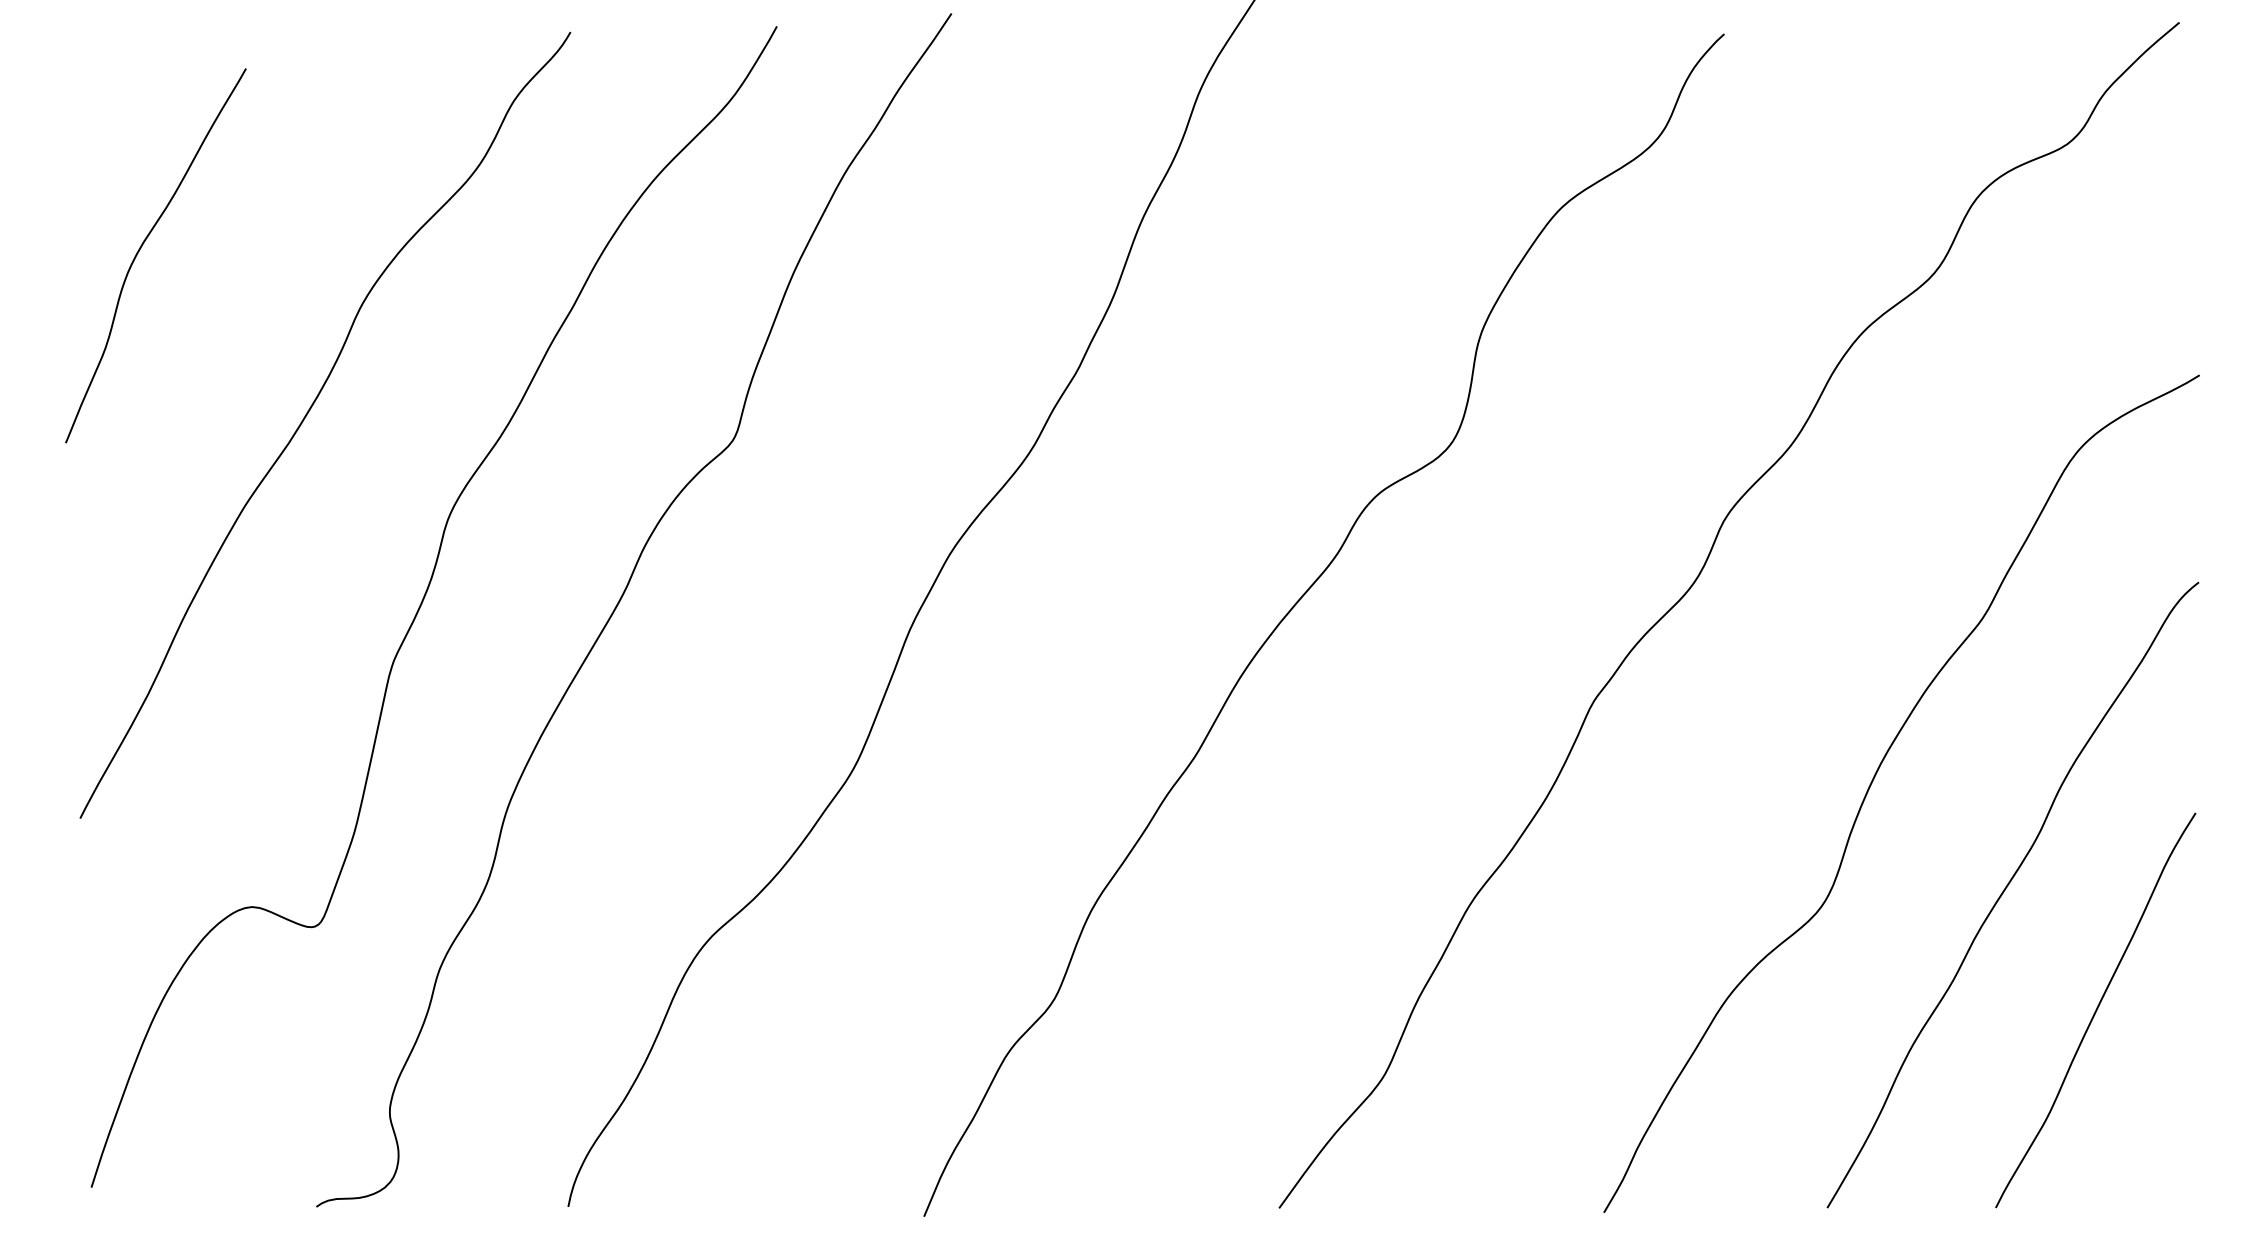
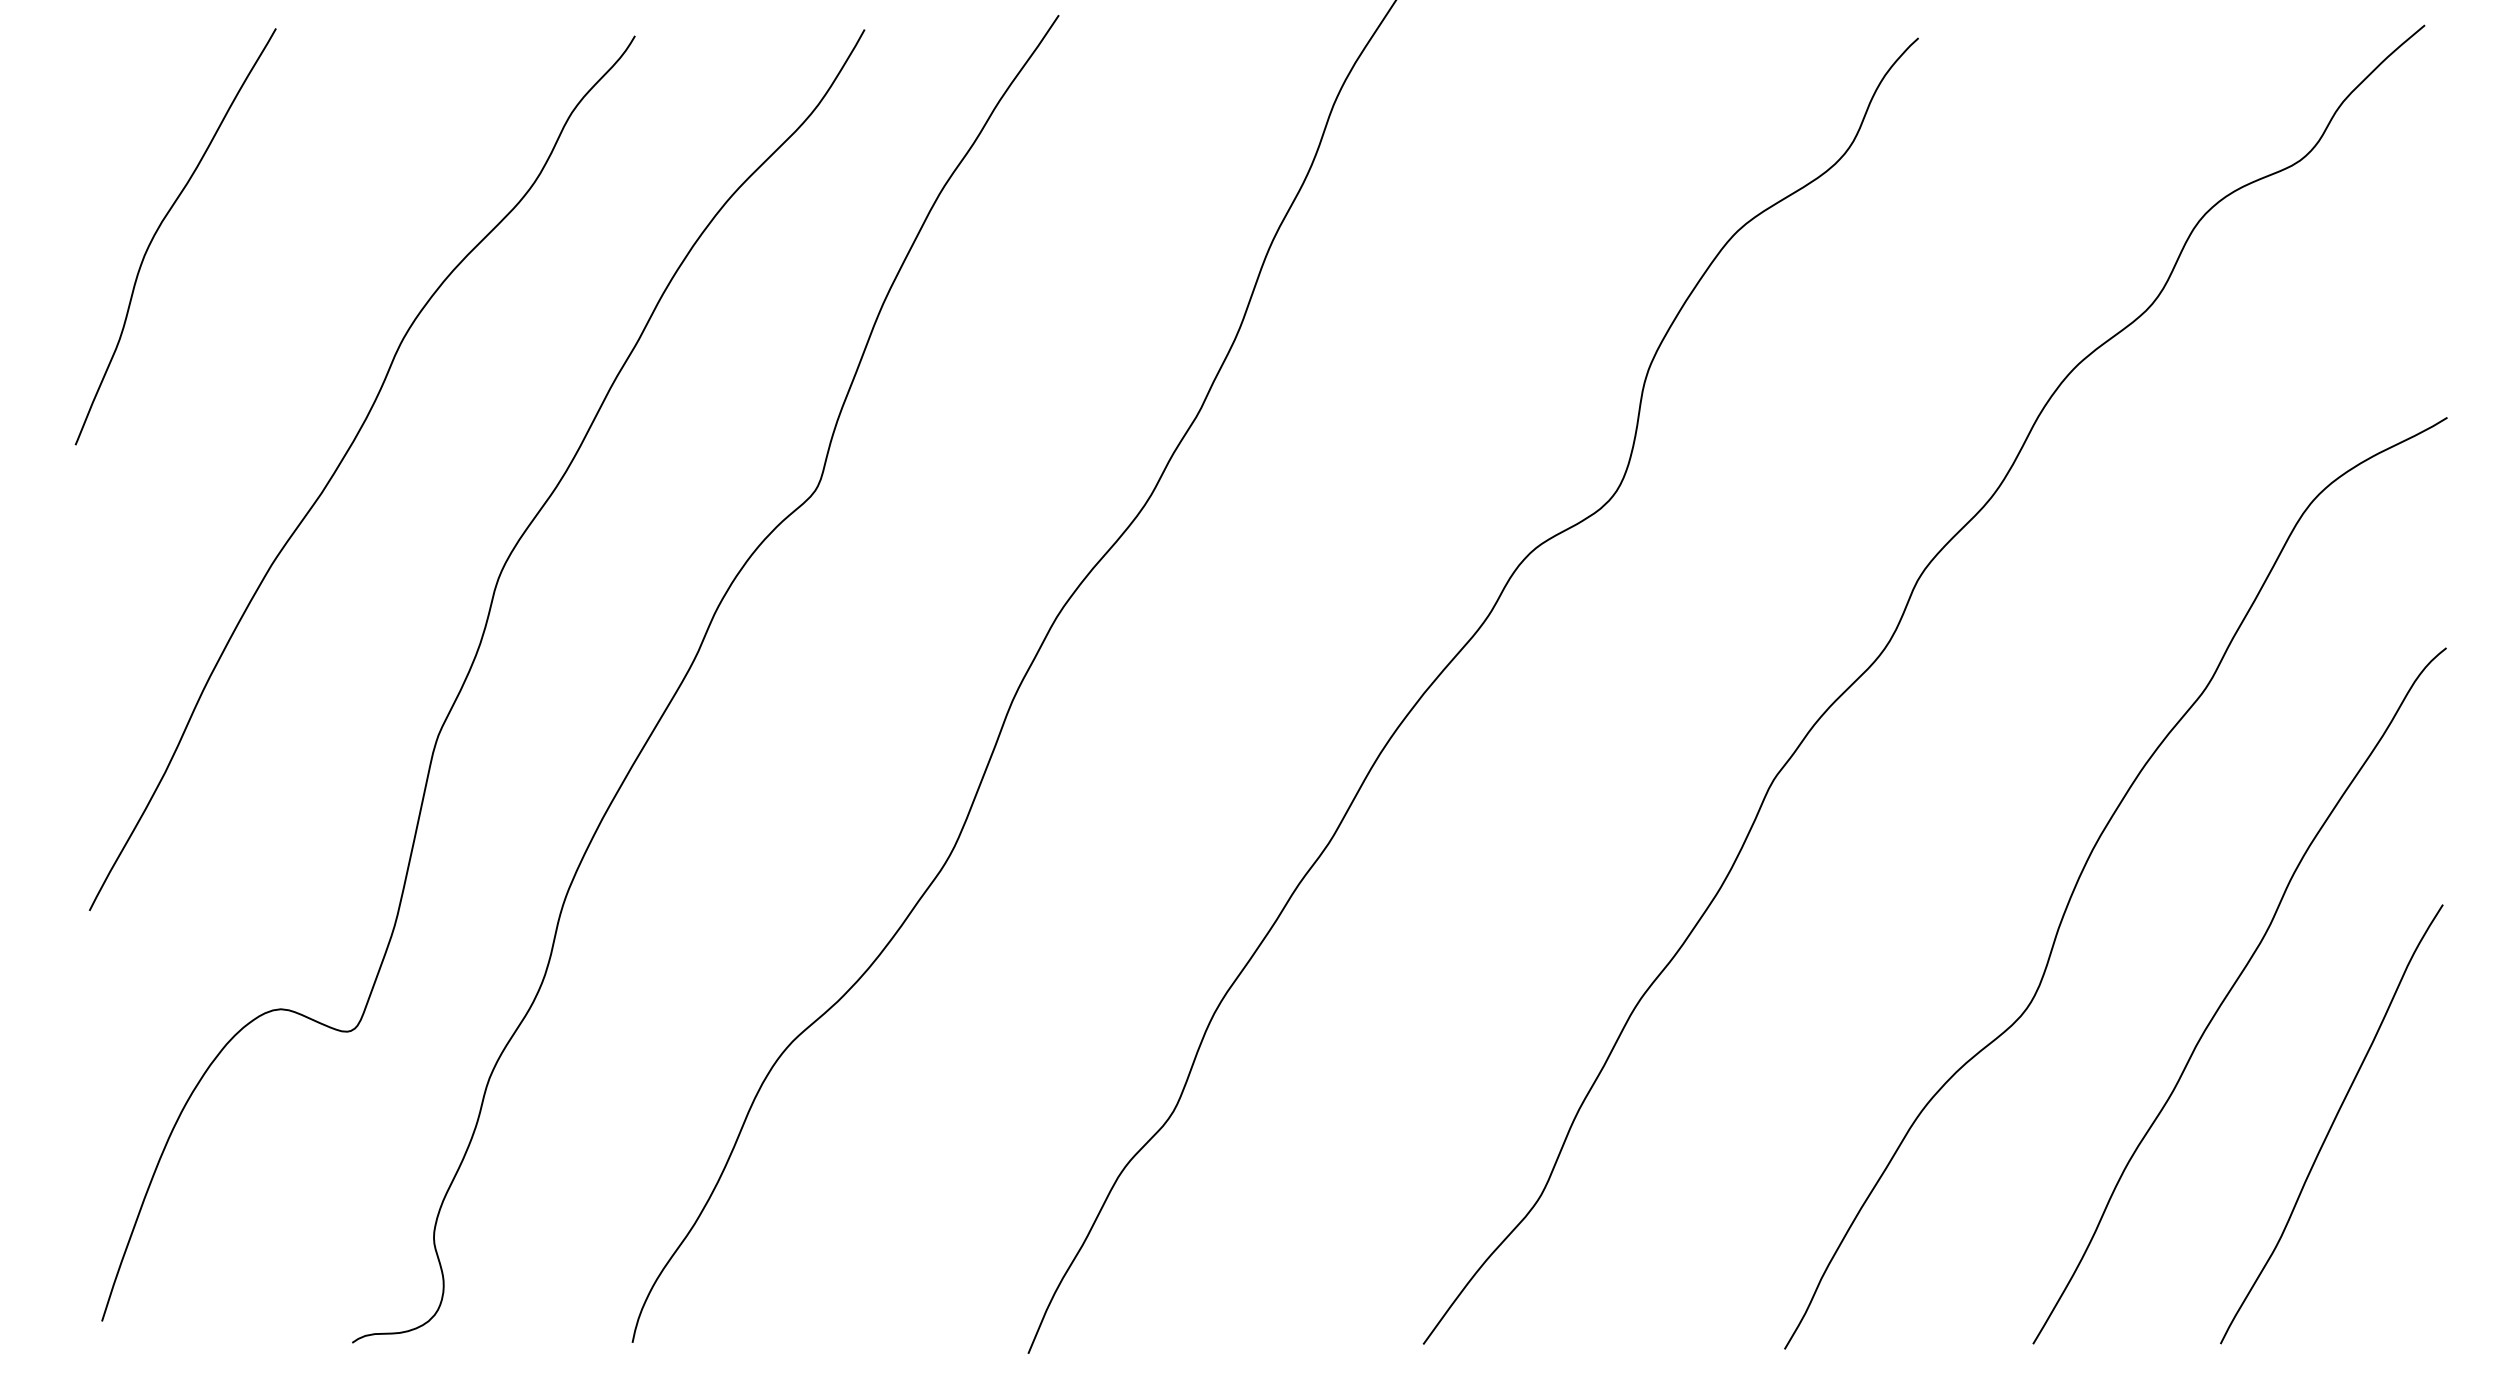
curve: (143, 245) -> (161, 225), moved

